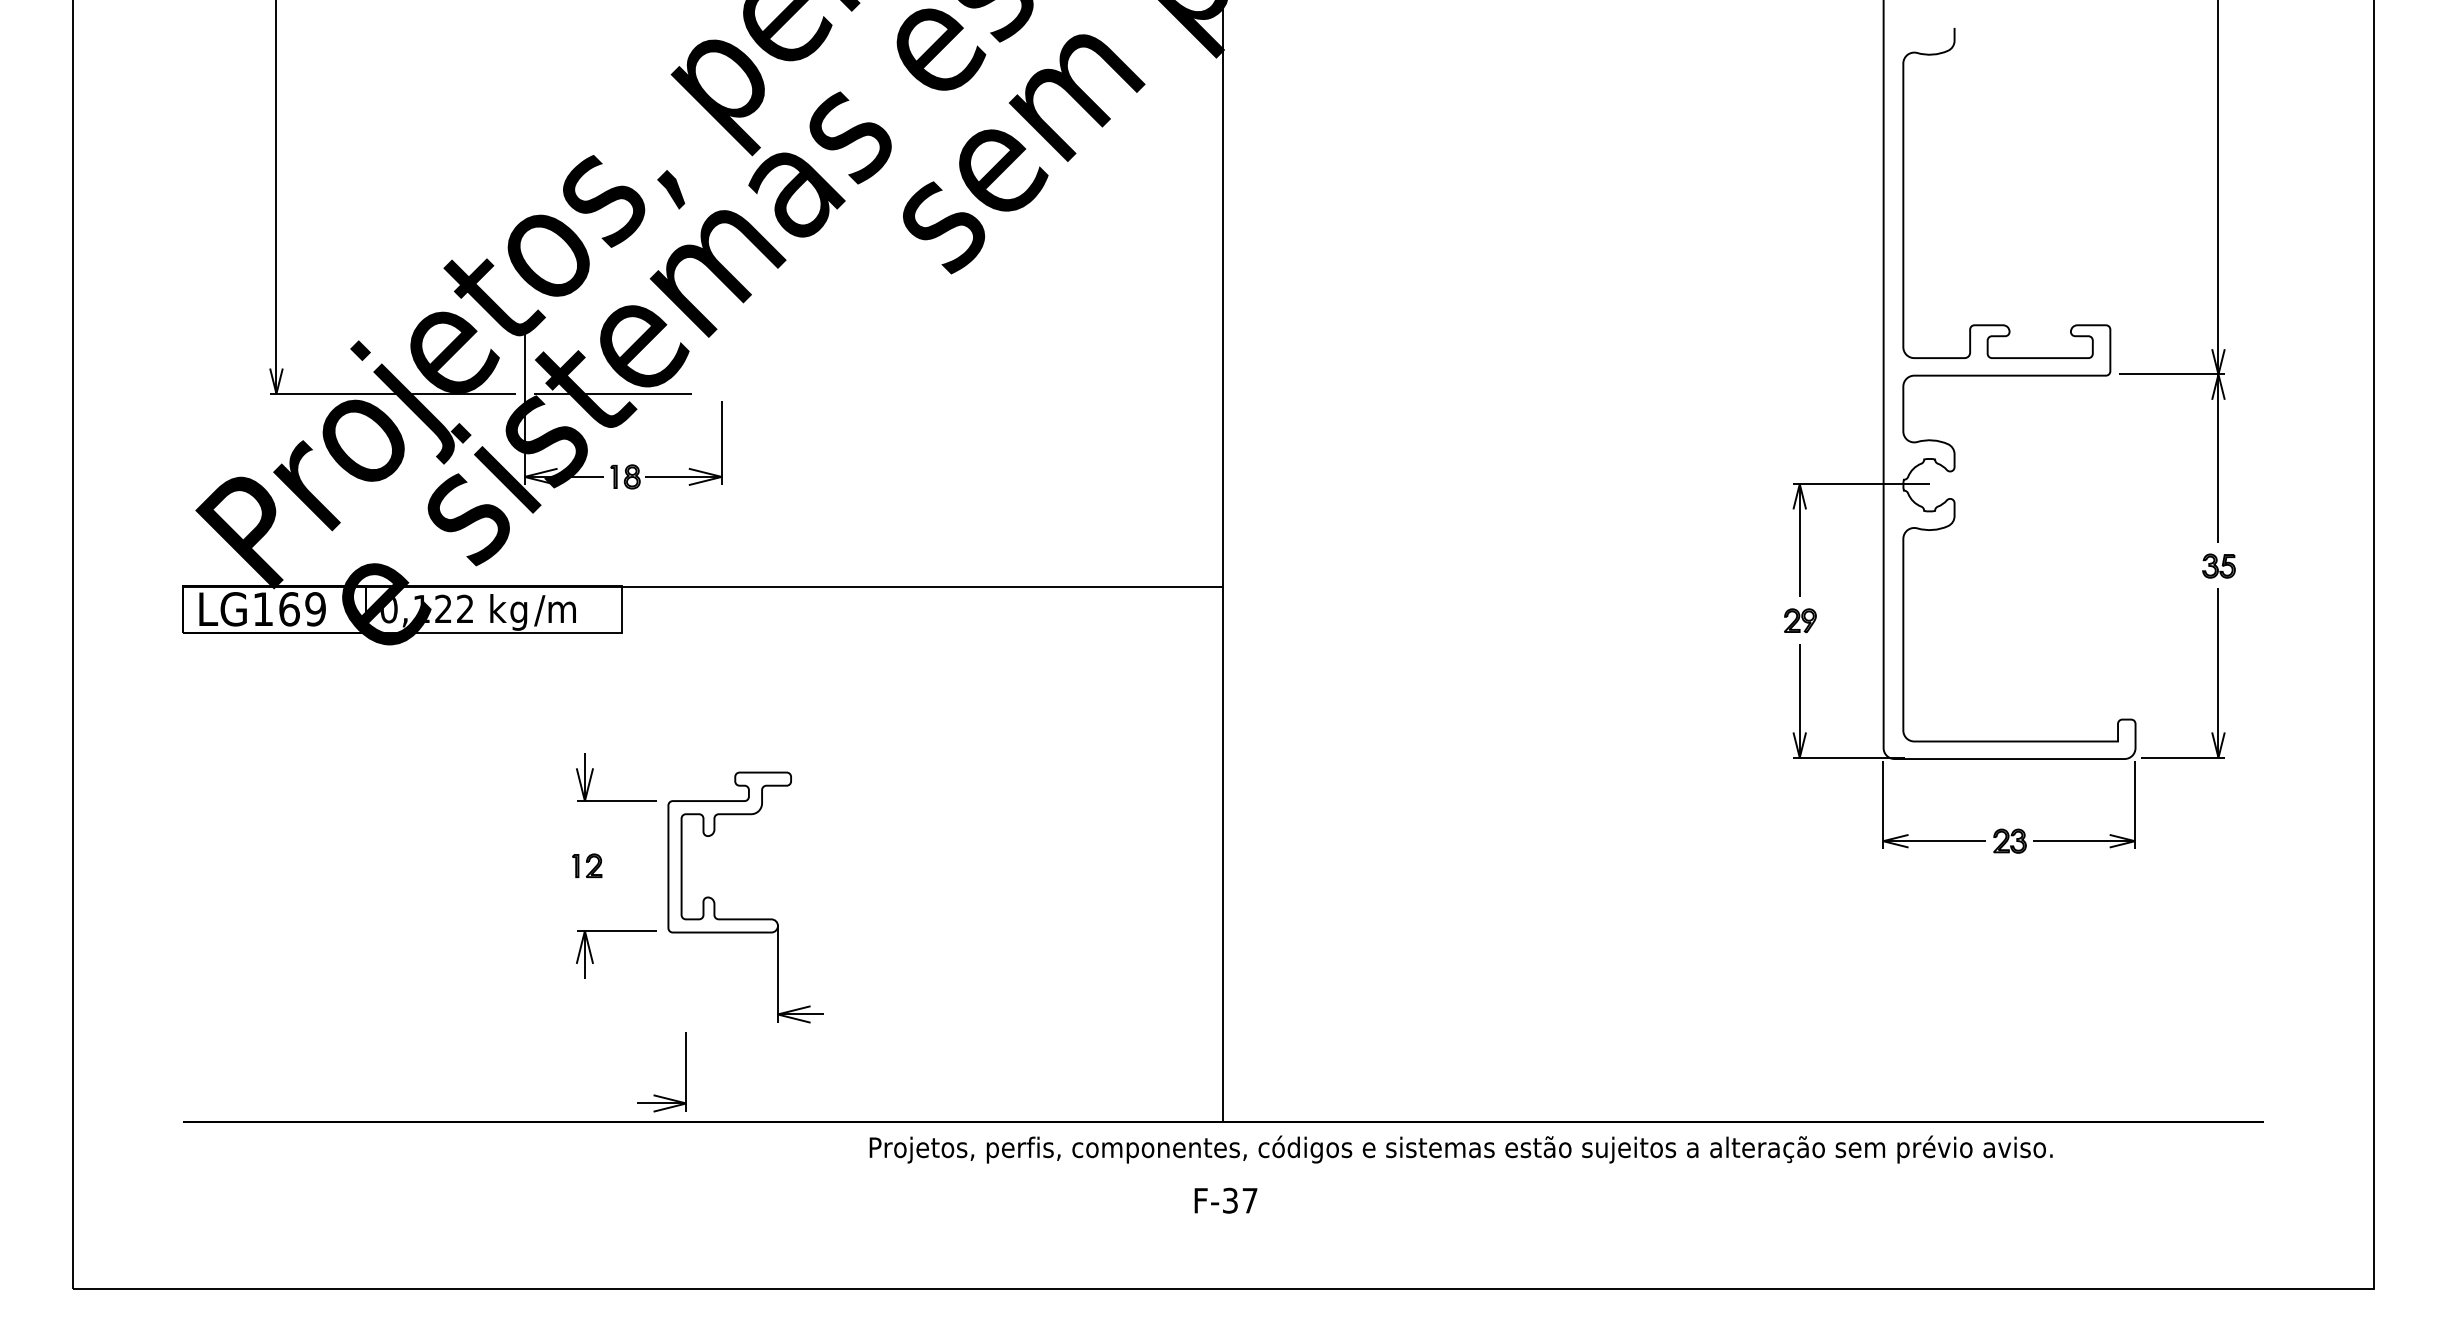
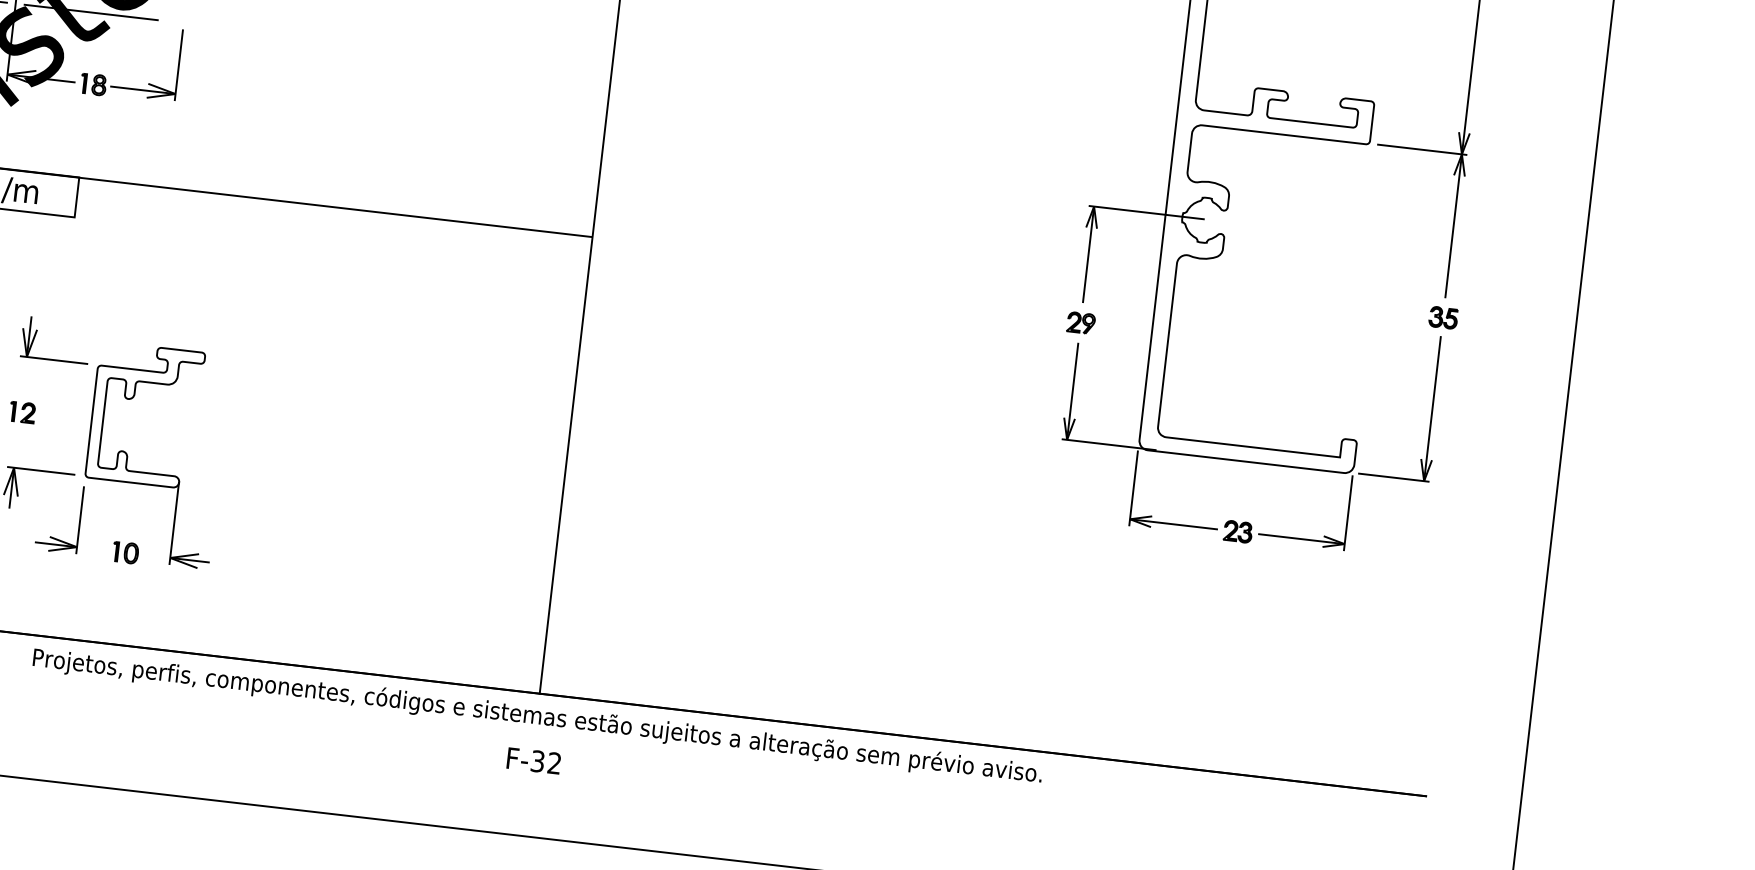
part: (725, 1013) -> (125, 551), added
part: (655, 1094) -> (51, 536), moved
text: (1460, 1149) -> (537, 717), moved
text: (1249, 1200) -> (554, 763), F-37 -> F-32

